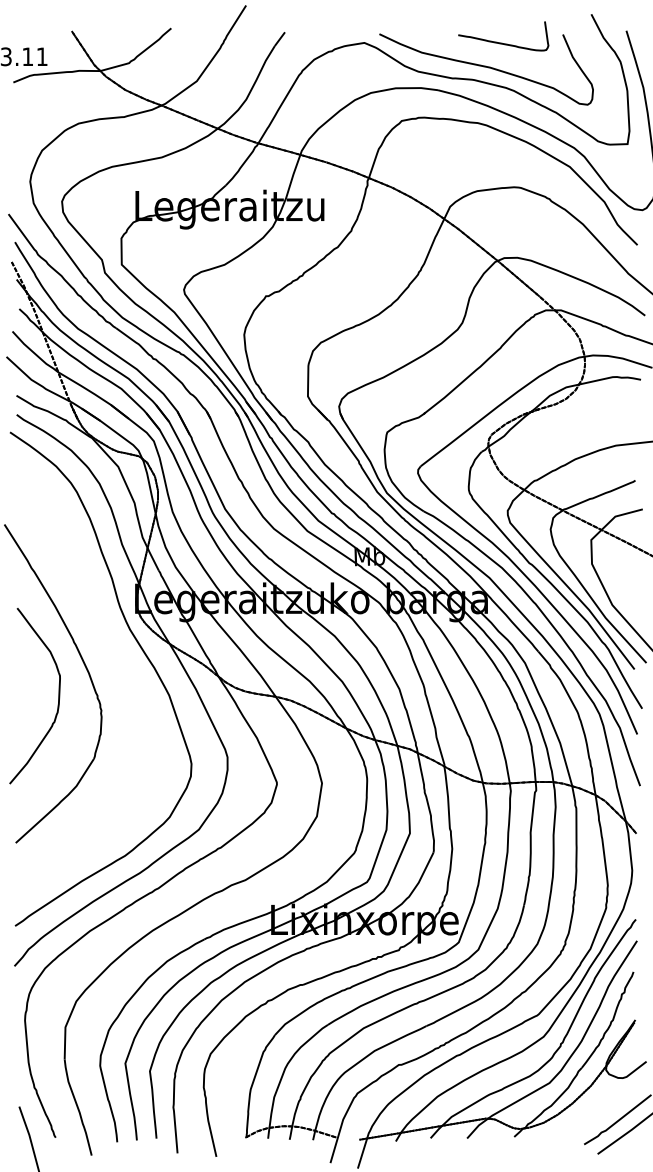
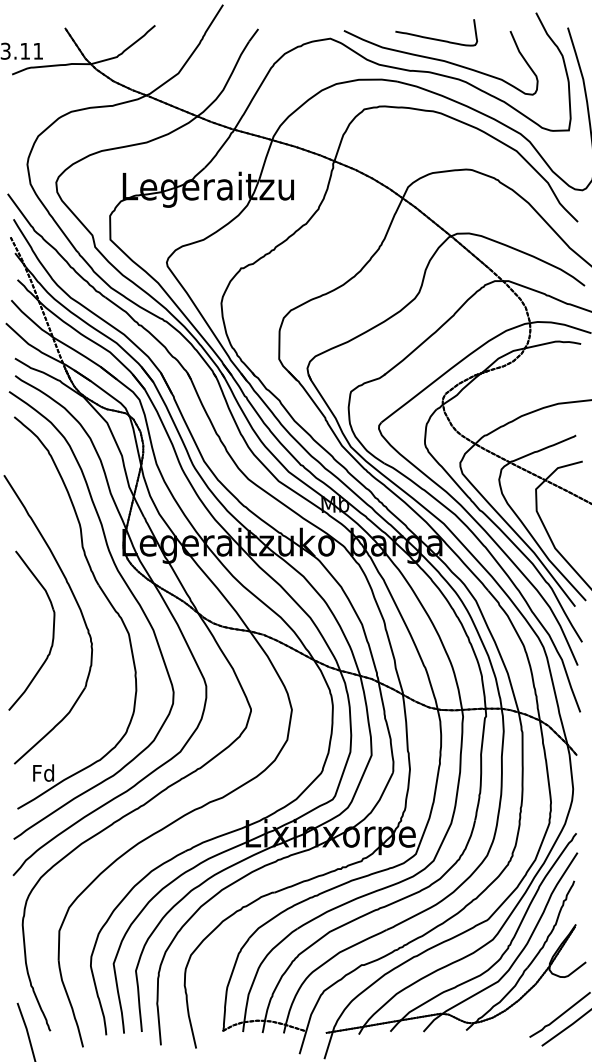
curve: (503, 42) -> (436, 38), moved
part: (115, 658) -> (104, 596), added

